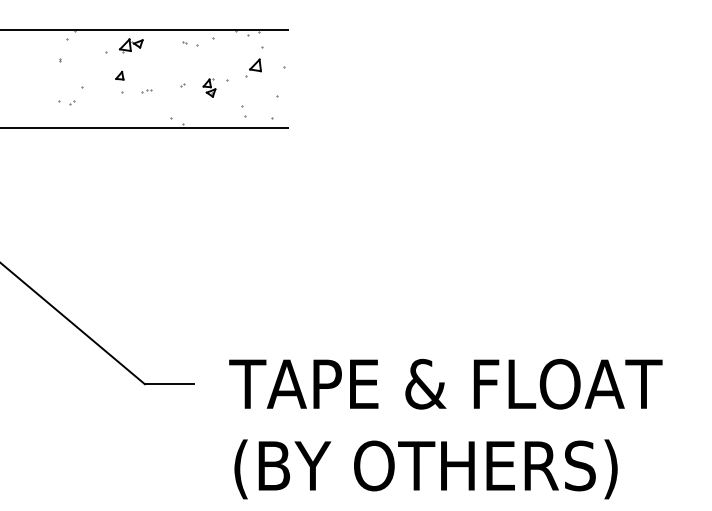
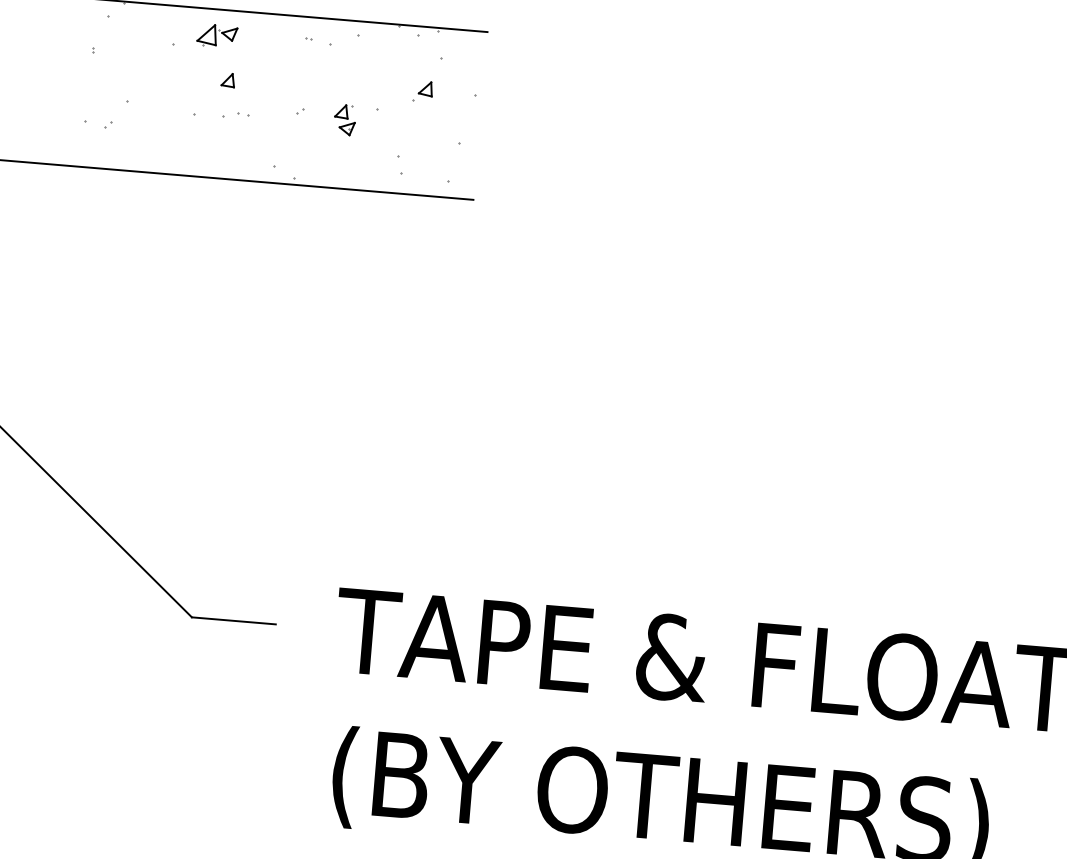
part: (253, 67) -> (423, 91), size x0.7
part: (119, 75) -> (227, 79), moved
part: (146, 91) -> (236, 116), size x1.6

